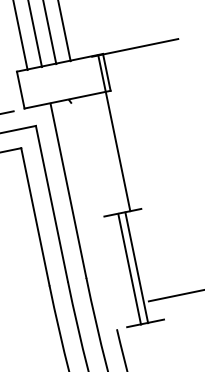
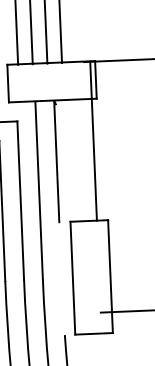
line: (81, 158) -> (57, 160), added
line: (136, 267) -> (72, 277), moved
line: (129, 268) -> (110, 275), moved

